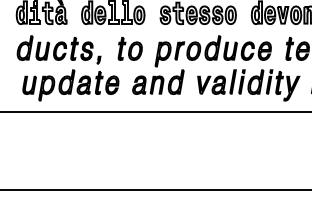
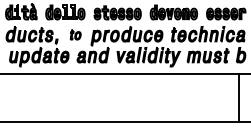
part: (129, 48) -> (75, 34), size x0.7

